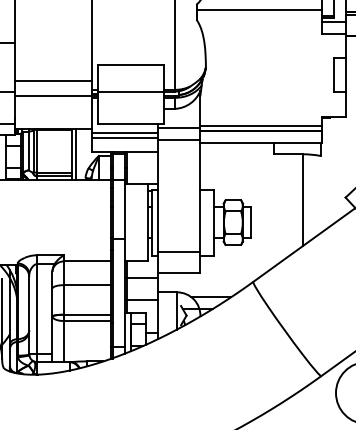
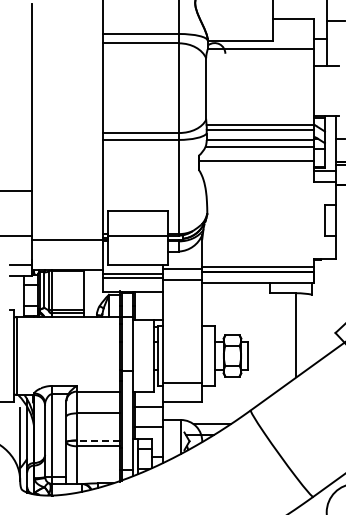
line: (52, 80) -> (66, 225), removed
line: (75, 154) -> (87, 293), removed
line: (86, 314) -> (97, 440), solid -> dashed

